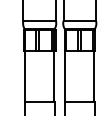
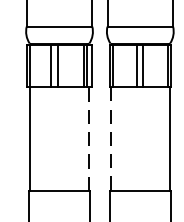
line: (54, 76) -> (89, 138), solid -> dashed
line: (65, 76) -> (111, 138), solid -> dashed

